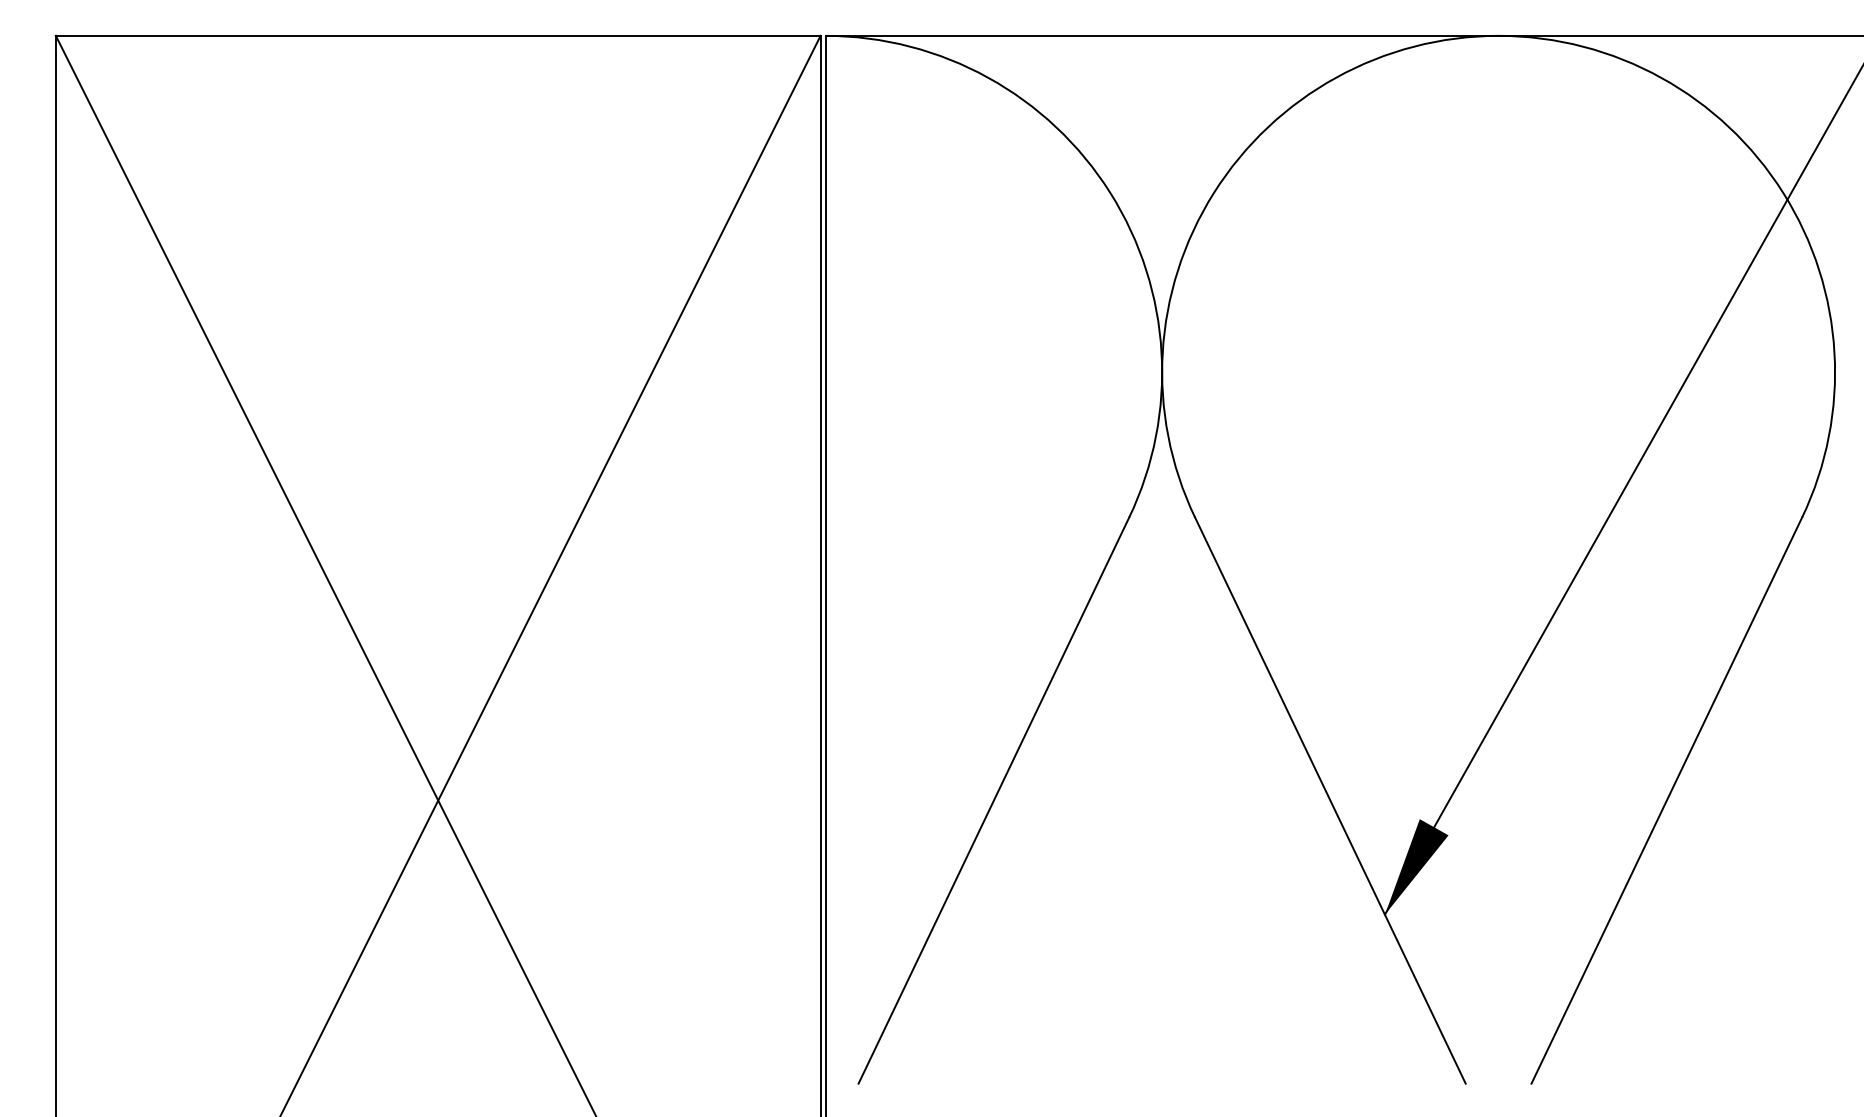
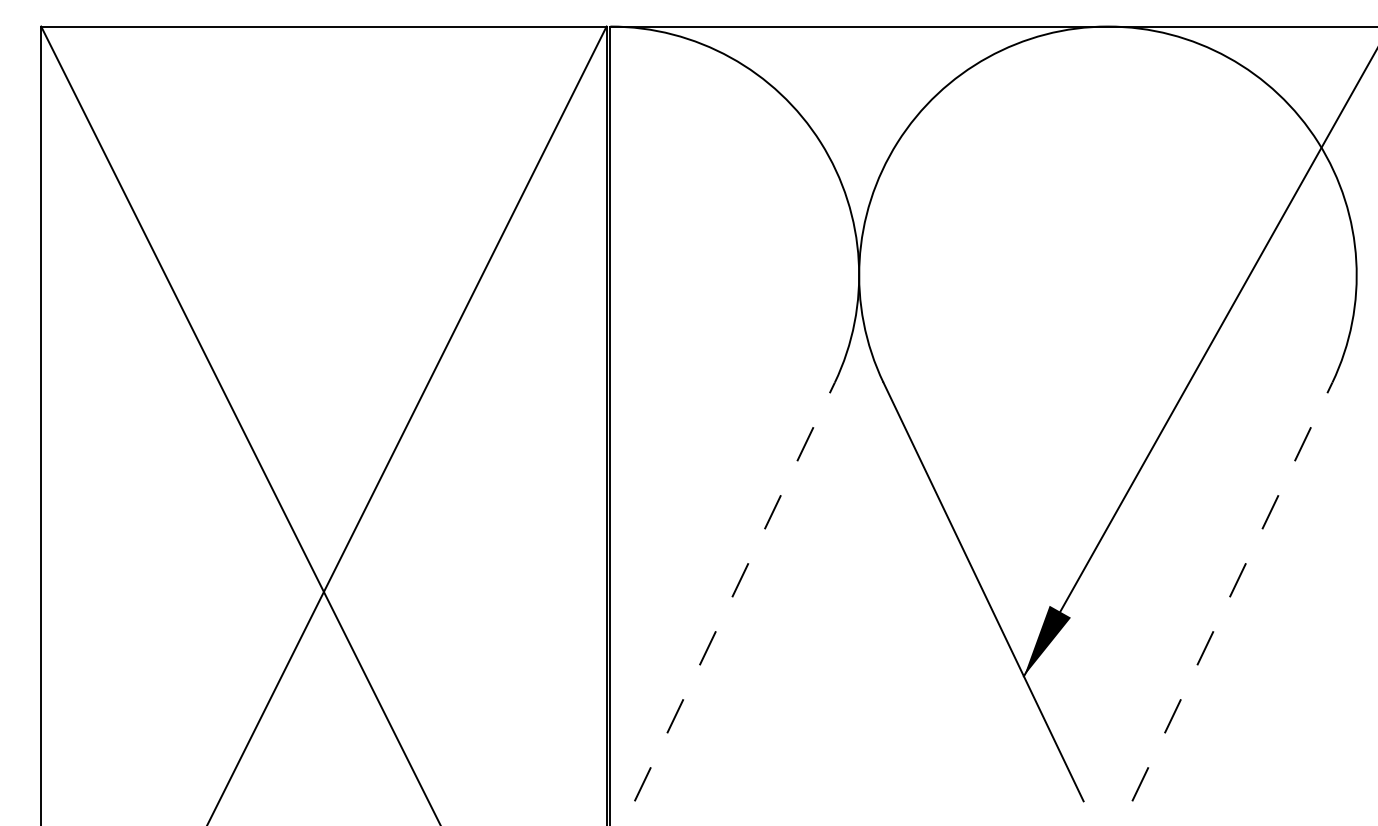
line: (993, 800) -> (734, 591), solid -> dashed
line: (1666, 800) -> (1232, 591), solid -> dashed

